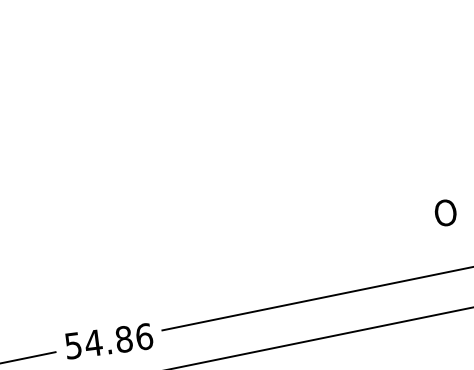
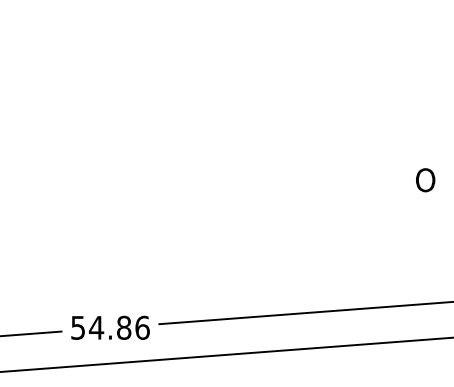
text: (445, 213) -> (425, 180), moved

